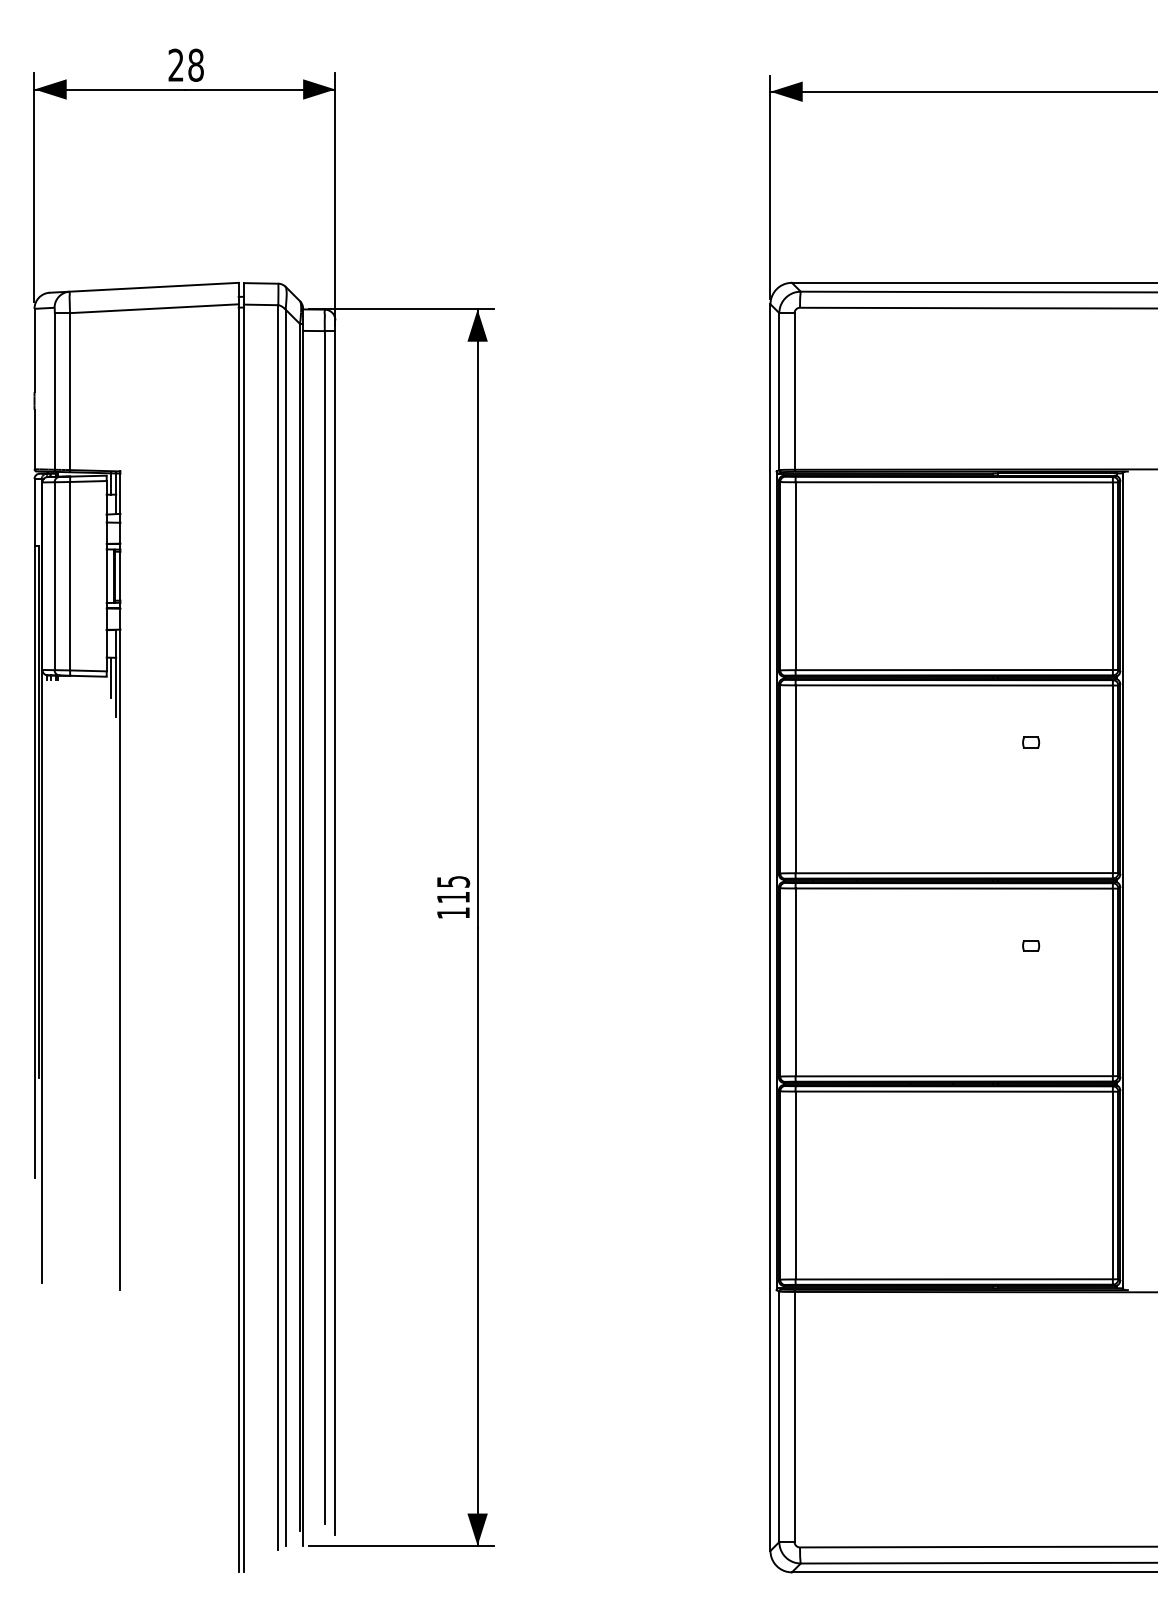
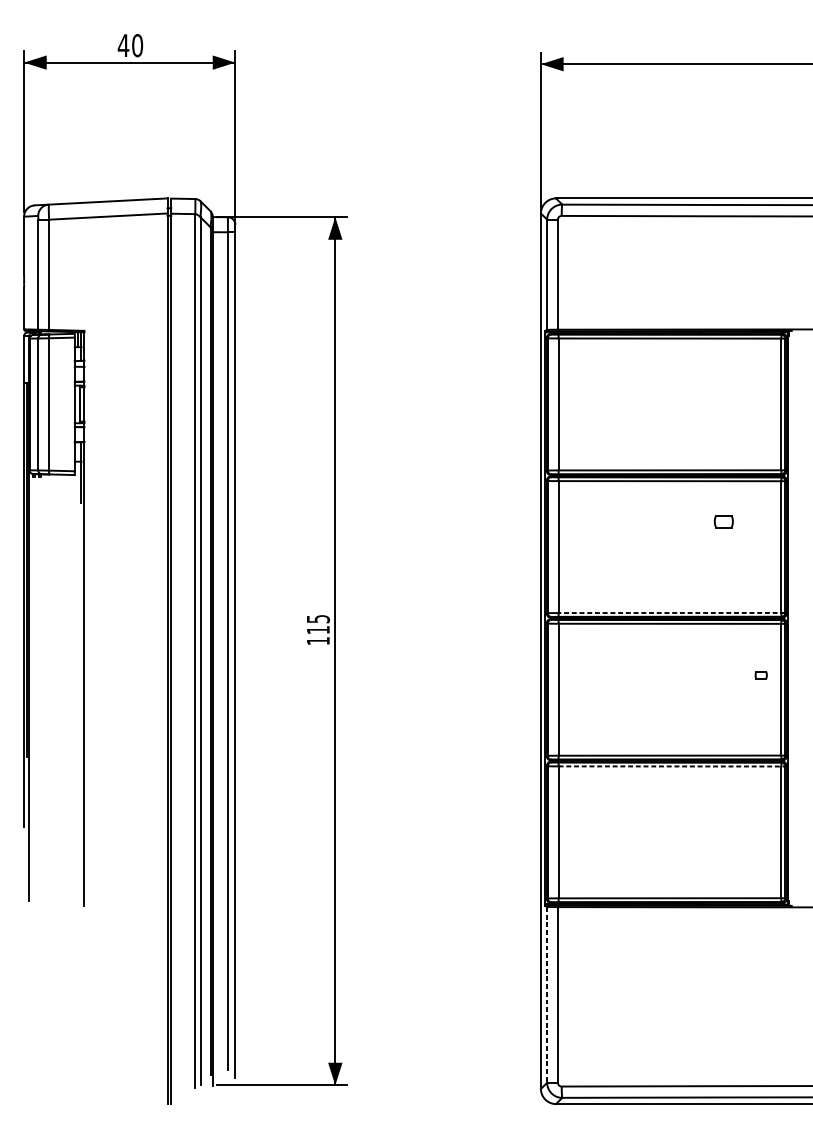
text: (185, 64) -> (130, 45), 28 -> 40
line: (110, 677) -> (77, 475), removed
part: (1031, 742) -> (724, 521), size x1.6
line: (956, 873) -> (671, 613), solid -> dashed
part: (1031, 945) -> (761, 675), moved
line: (957, 1091) -> (672, 766), solid -> dashed
line: (779, 1417) -> (547, 995), solid -> dashed

